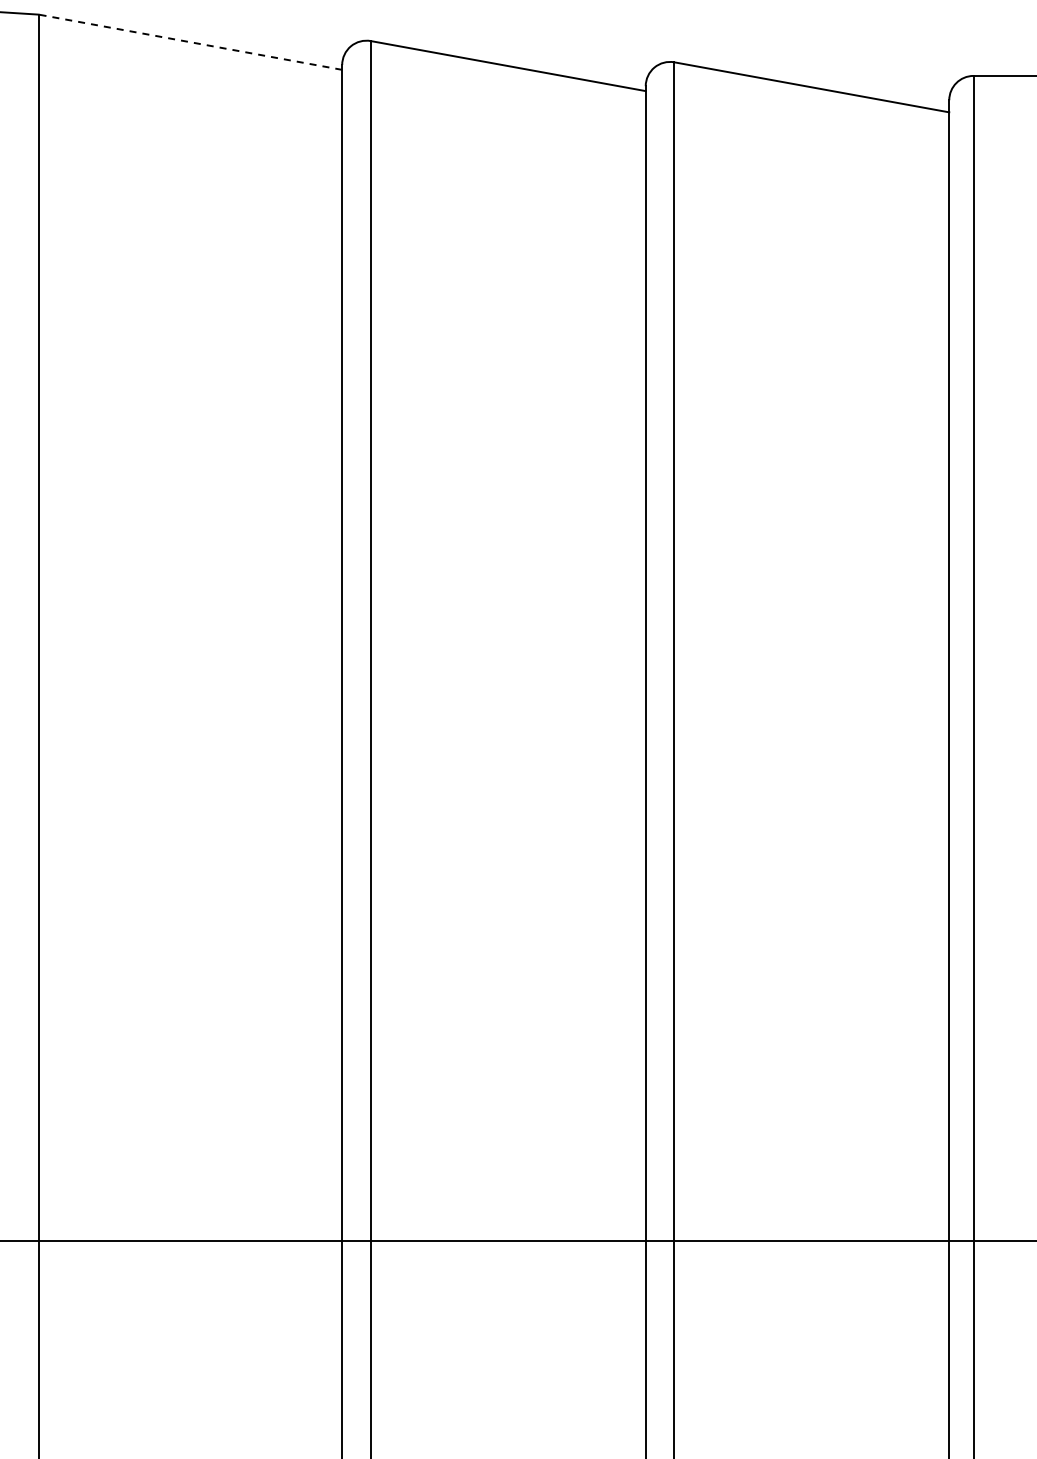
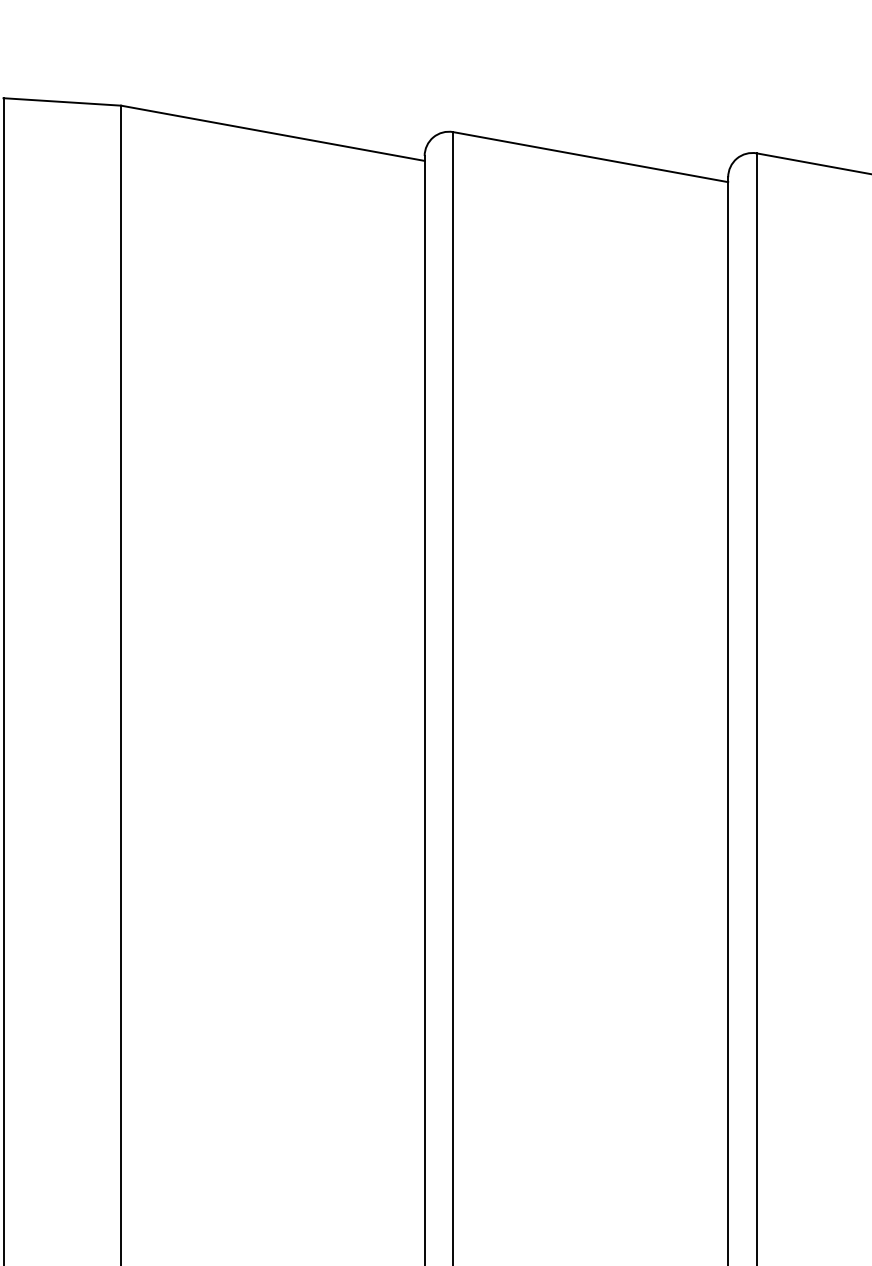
line: (189, 42) -> (271, 133), dashed -> solid

